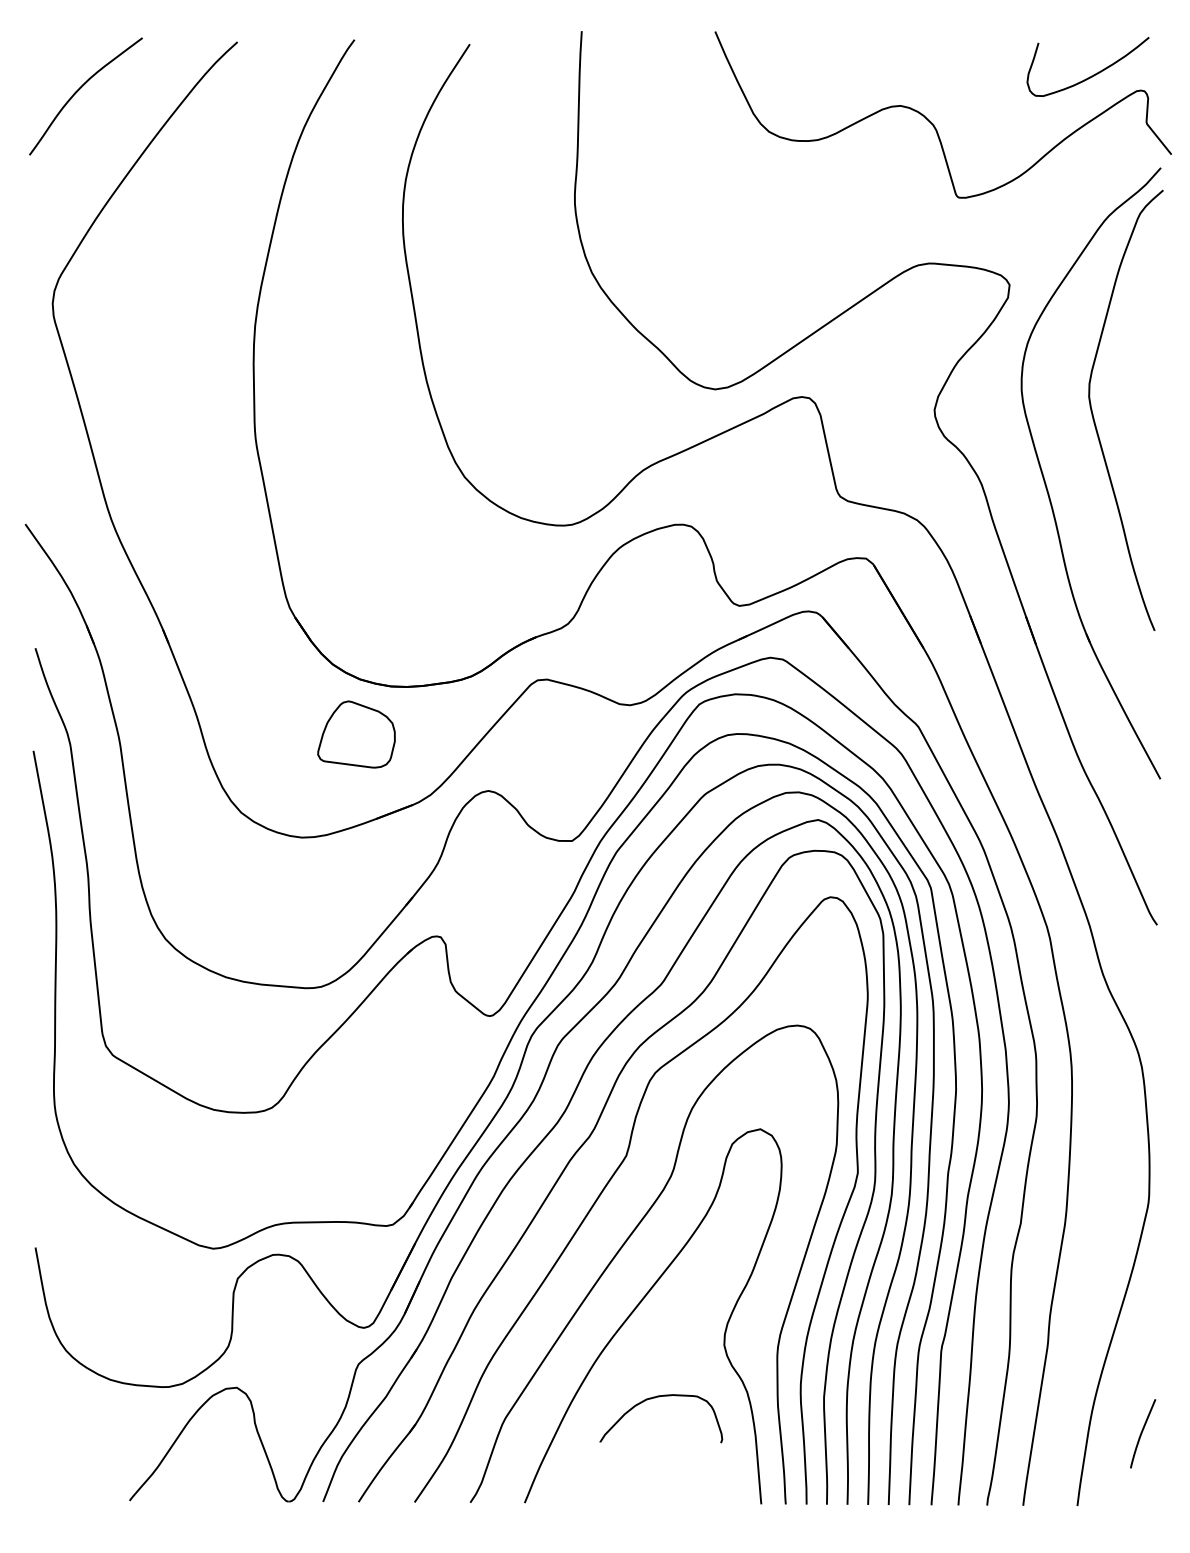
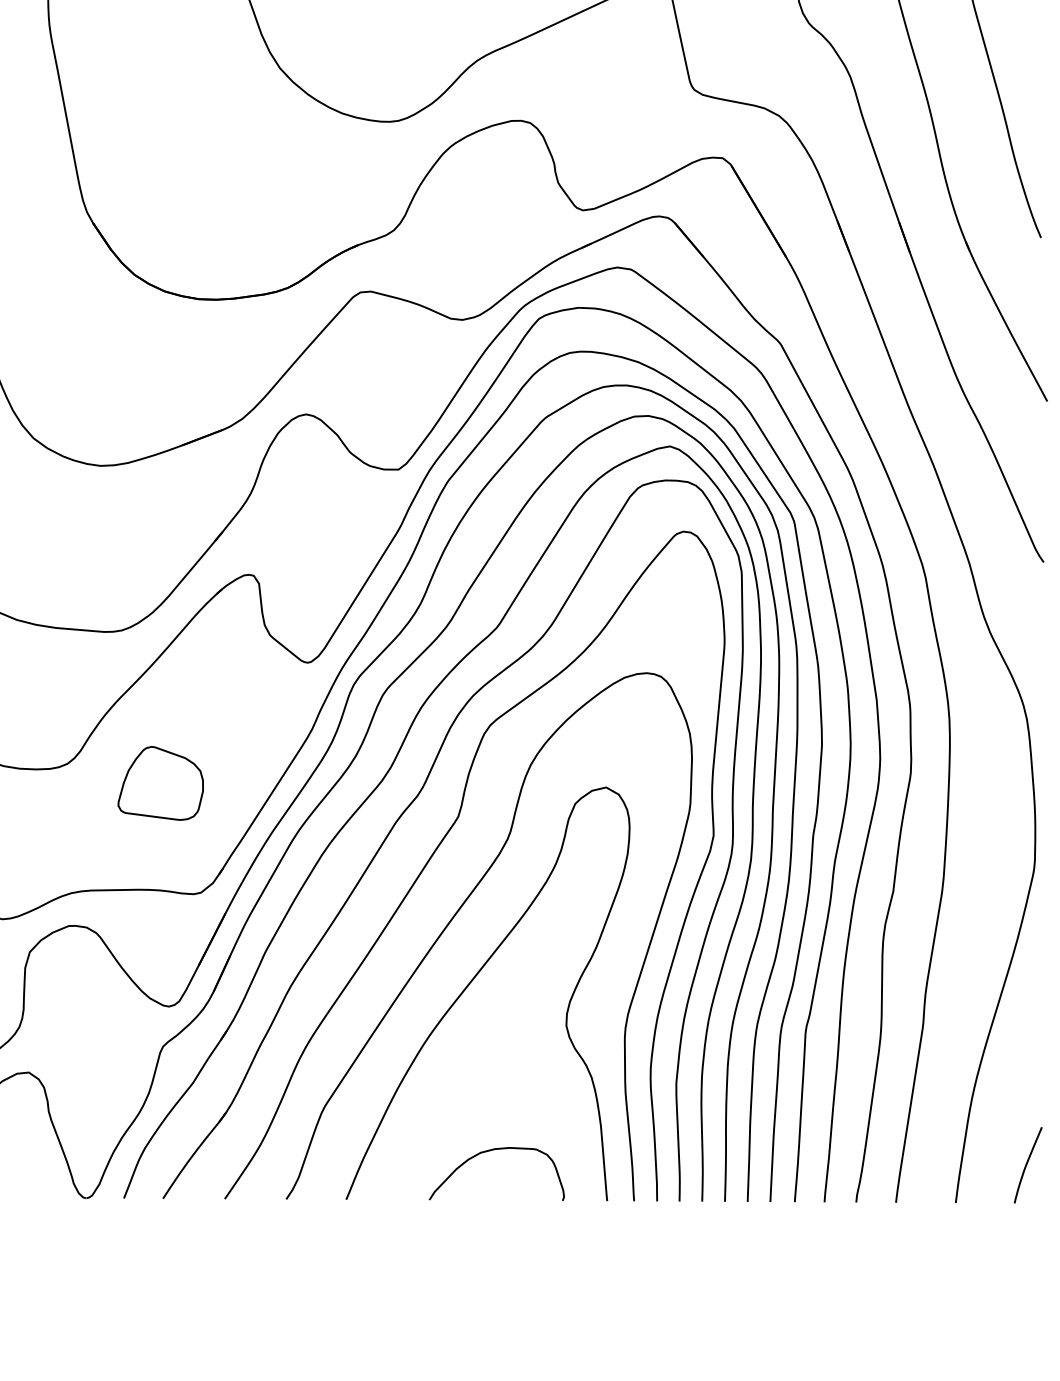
part: (356, 734) -> (160, 783), moved
curve: (655, 1398) -> (490, 1151), moved
curve: (1142, 1433) -> (1027, 1164), moved

